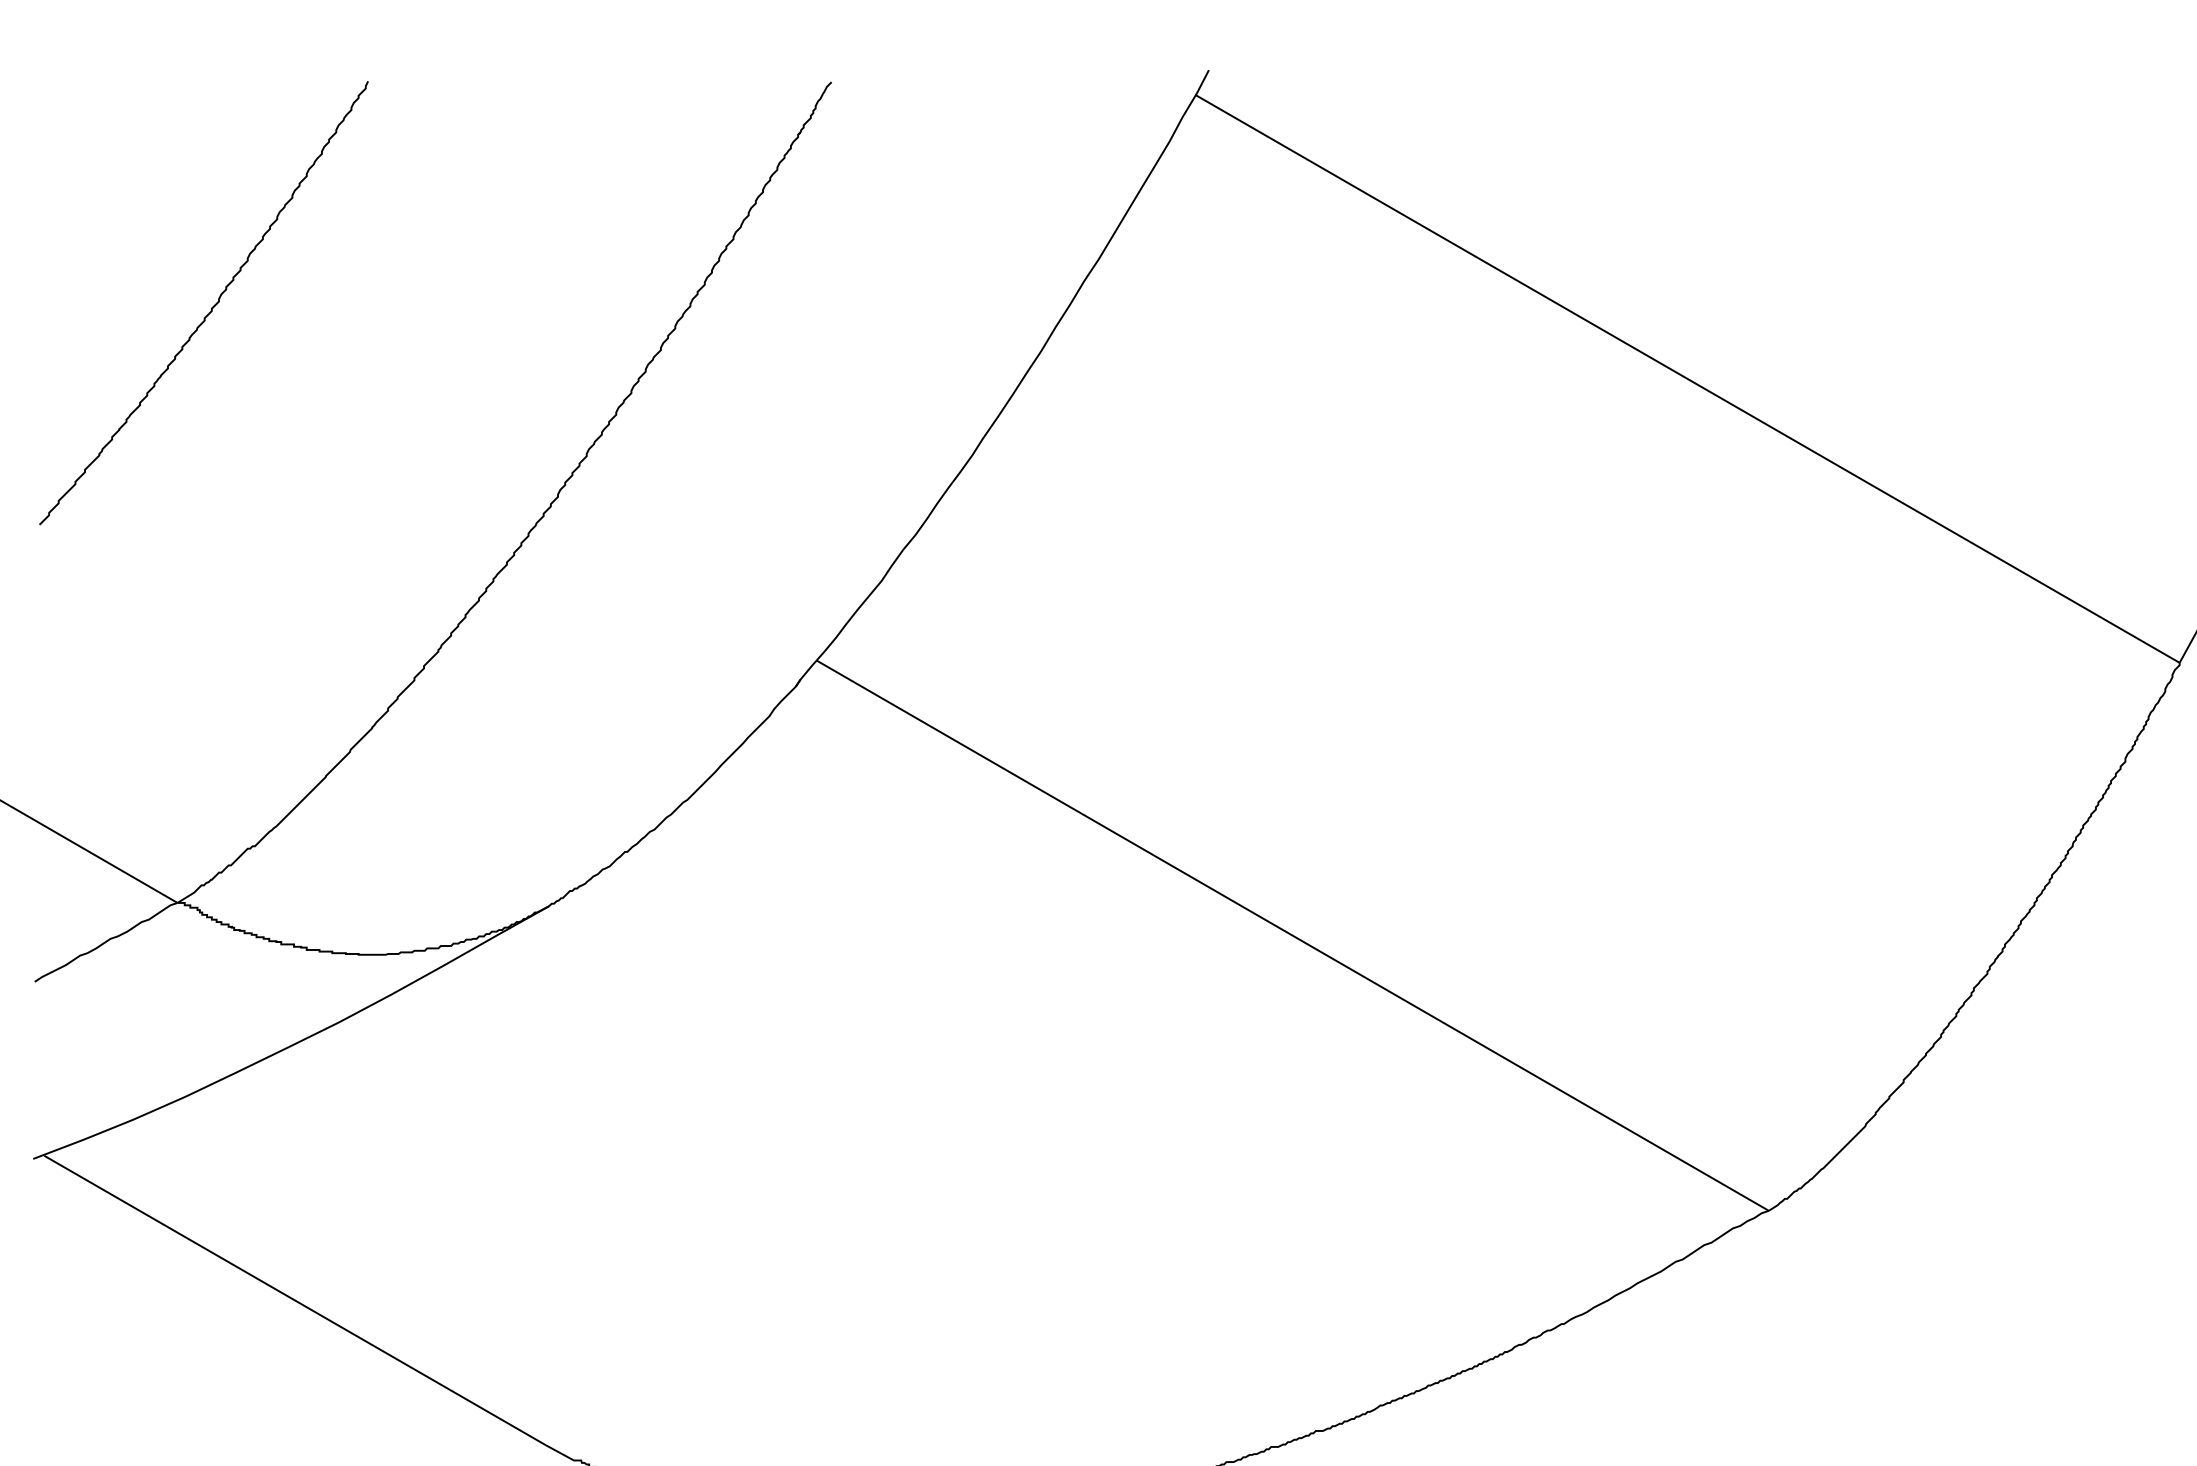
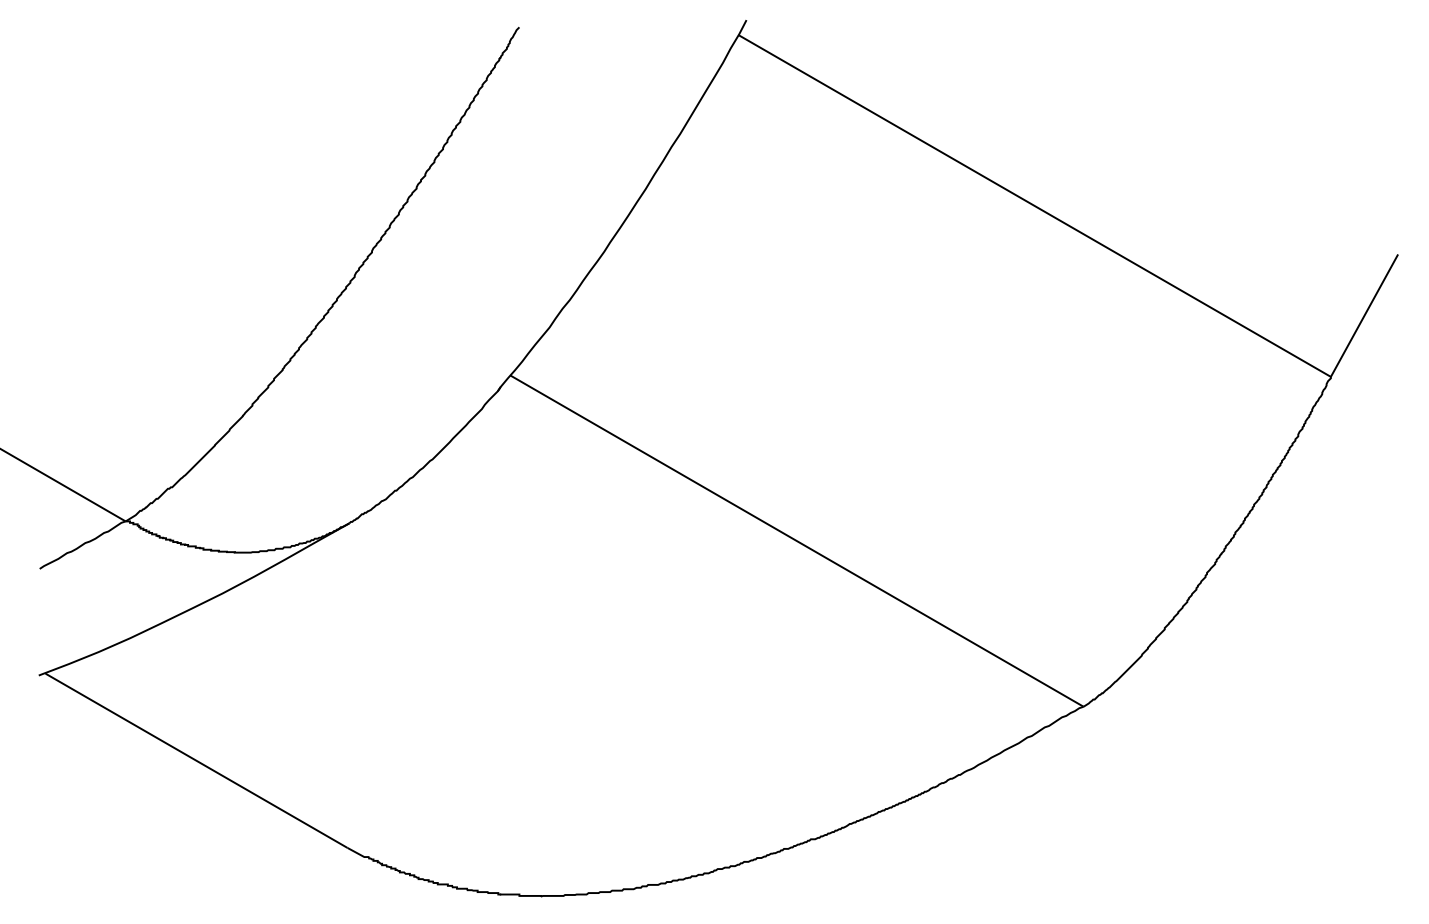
curve: (210, 308) -> (145, 163), removed

